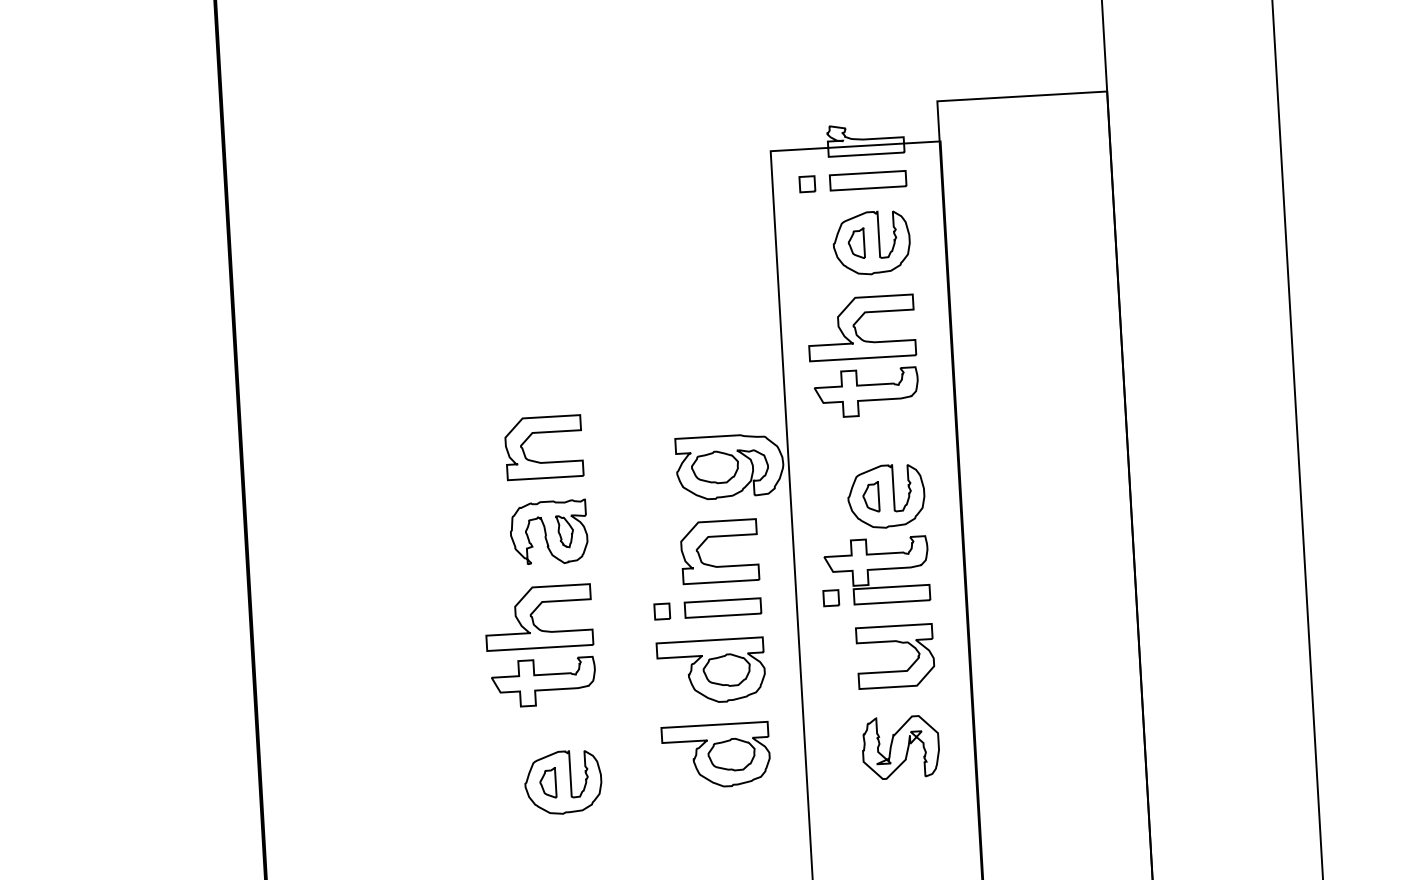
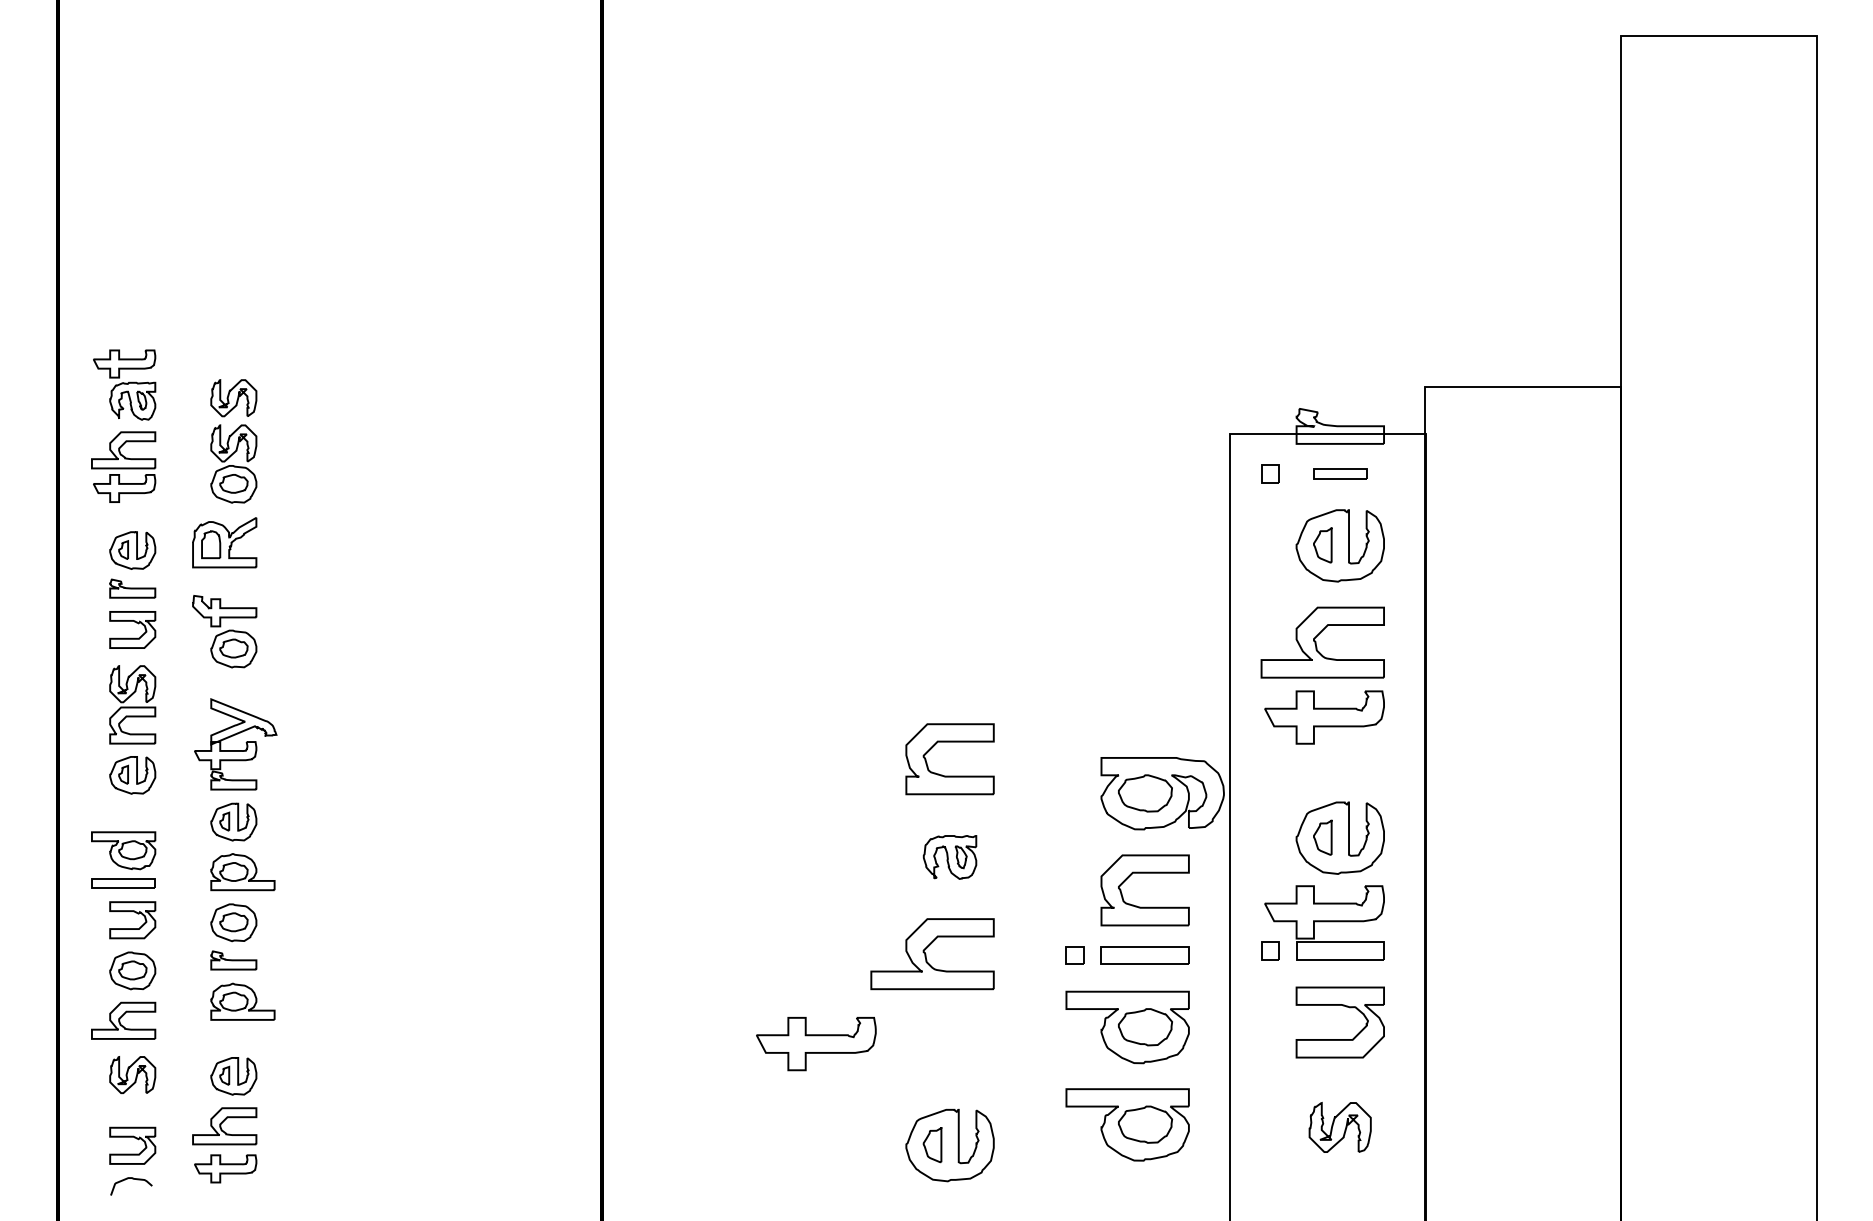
part: (868, 180) -> (1340, 473), size x0.6
part: (548, 532) -> (949, 857), size x0.6
part: (544, 682) -> (816, 1044), moved
part: (900, 747) -> (1339, 1127), size x0.7

